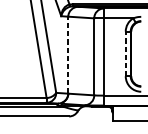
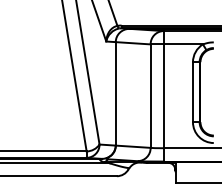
line: (125, 53) -> (192, 91), dashed -> solid
line: (68, 54) -> (115, 93), dashed -> solid

